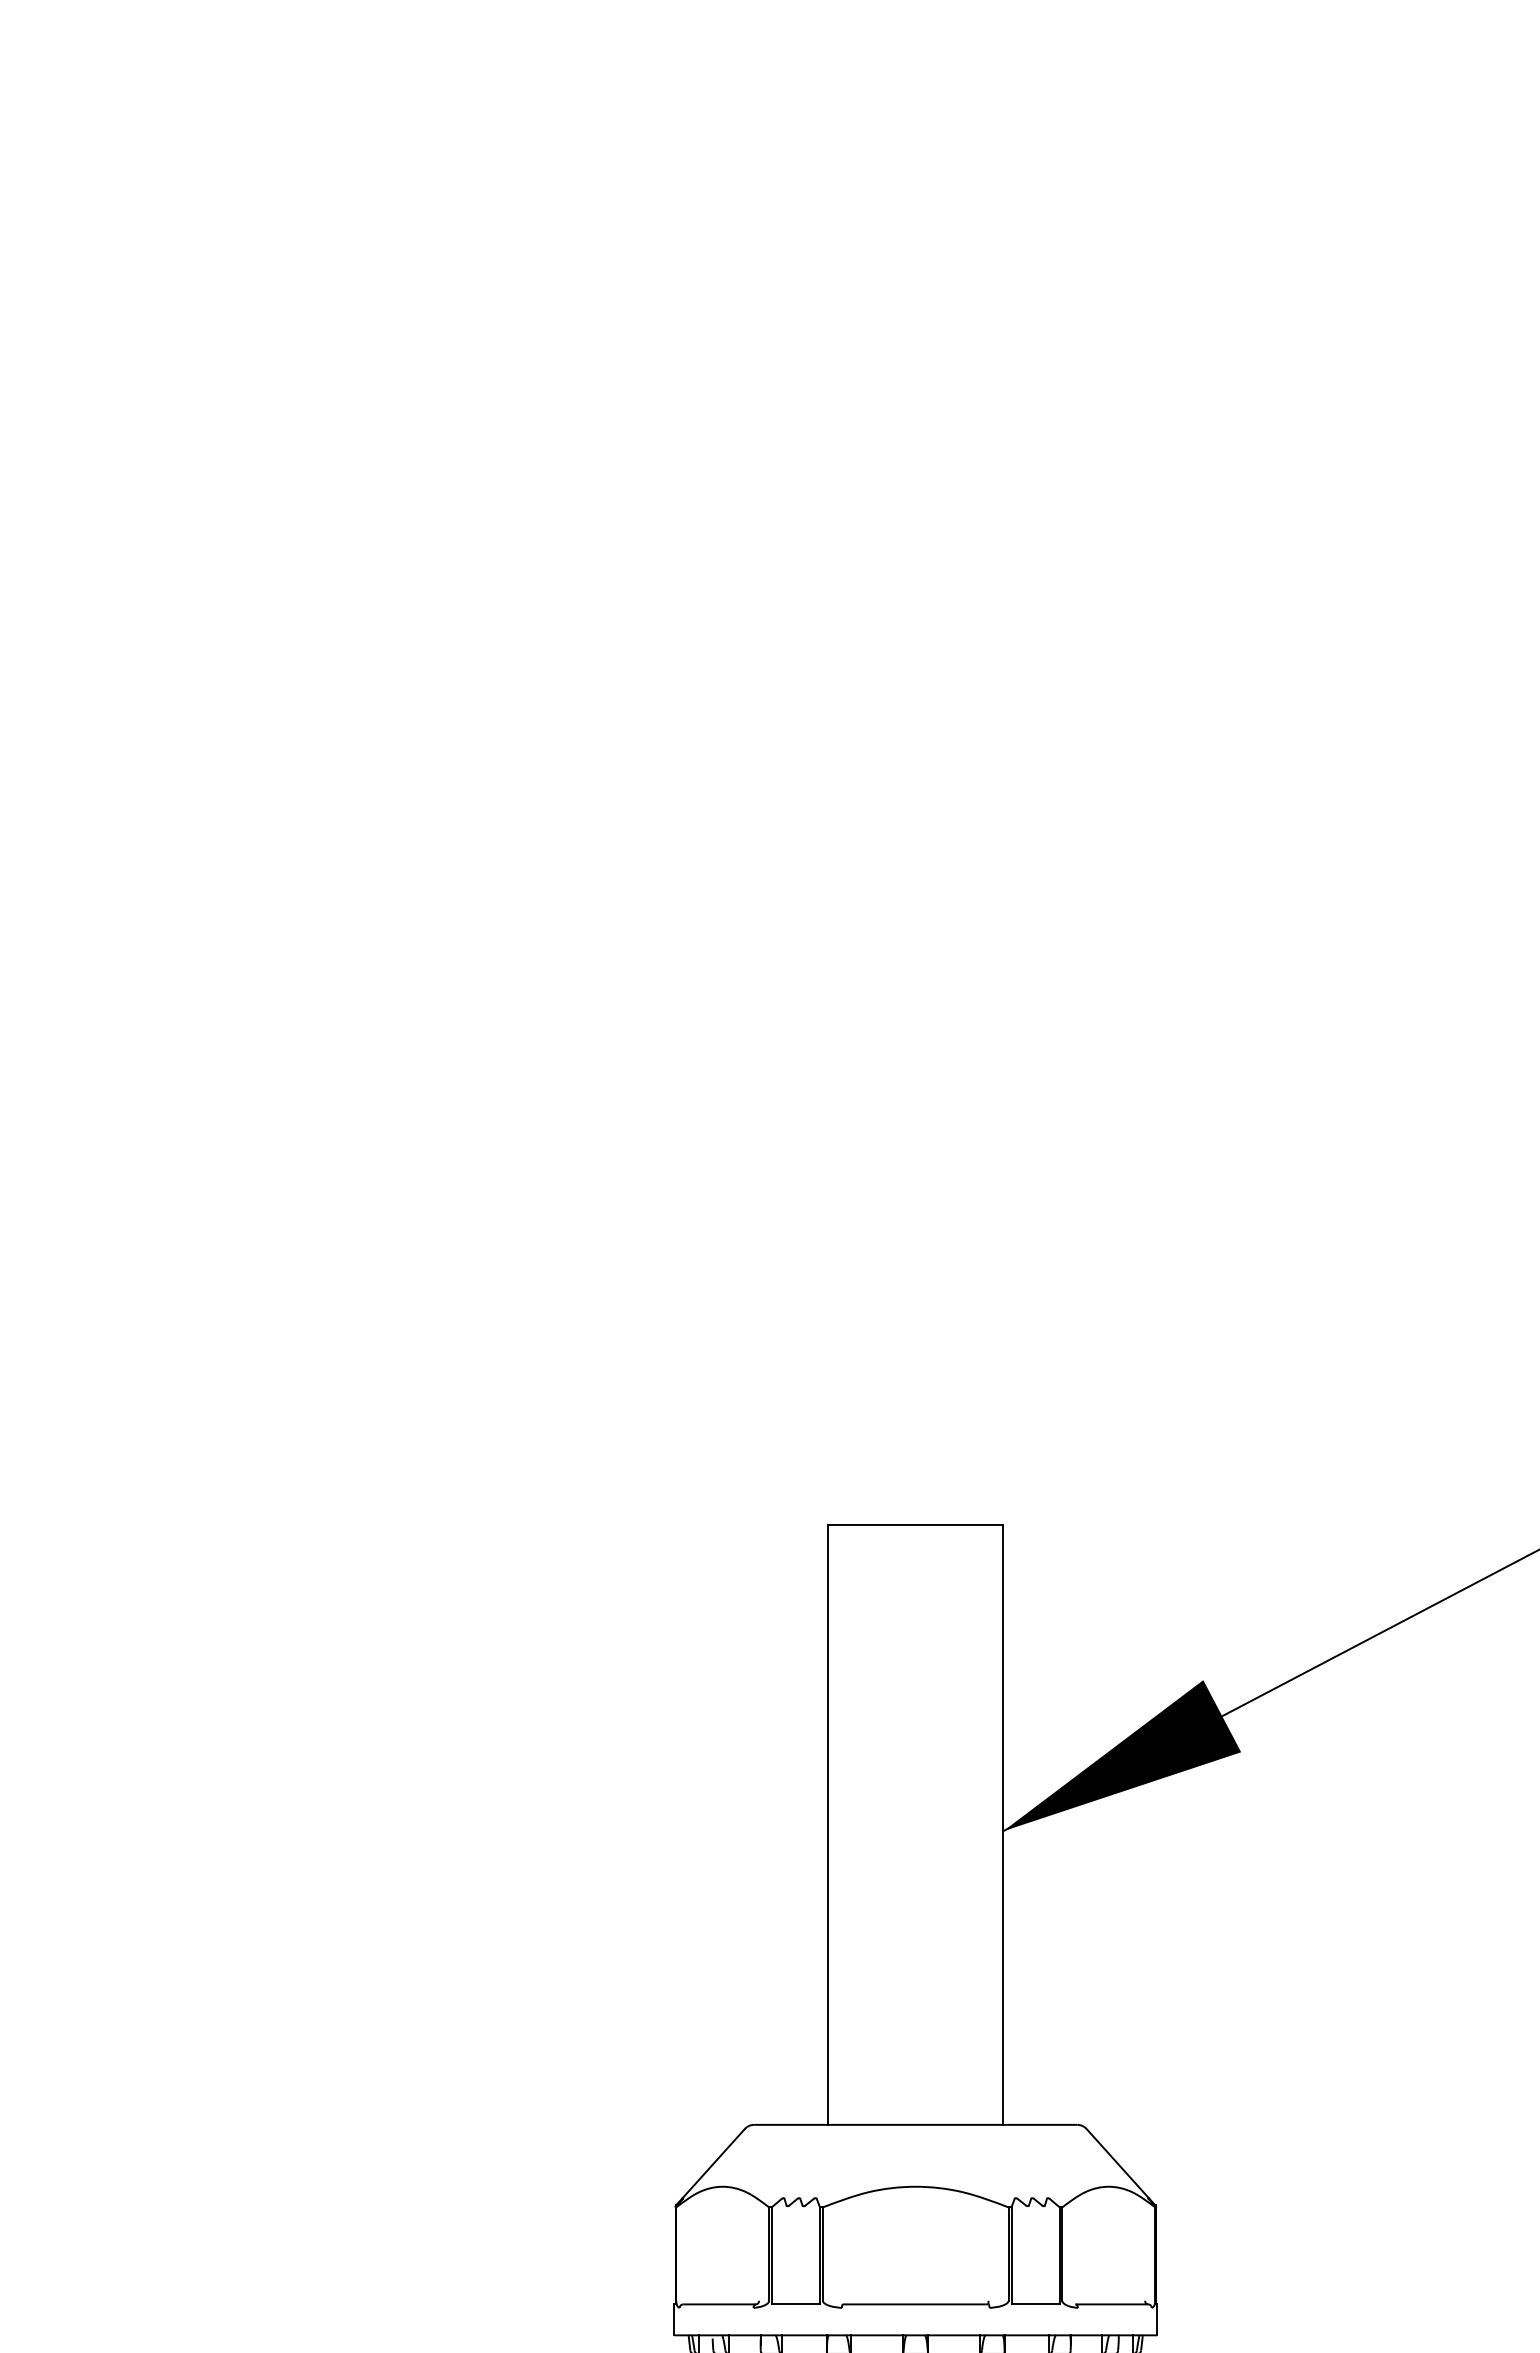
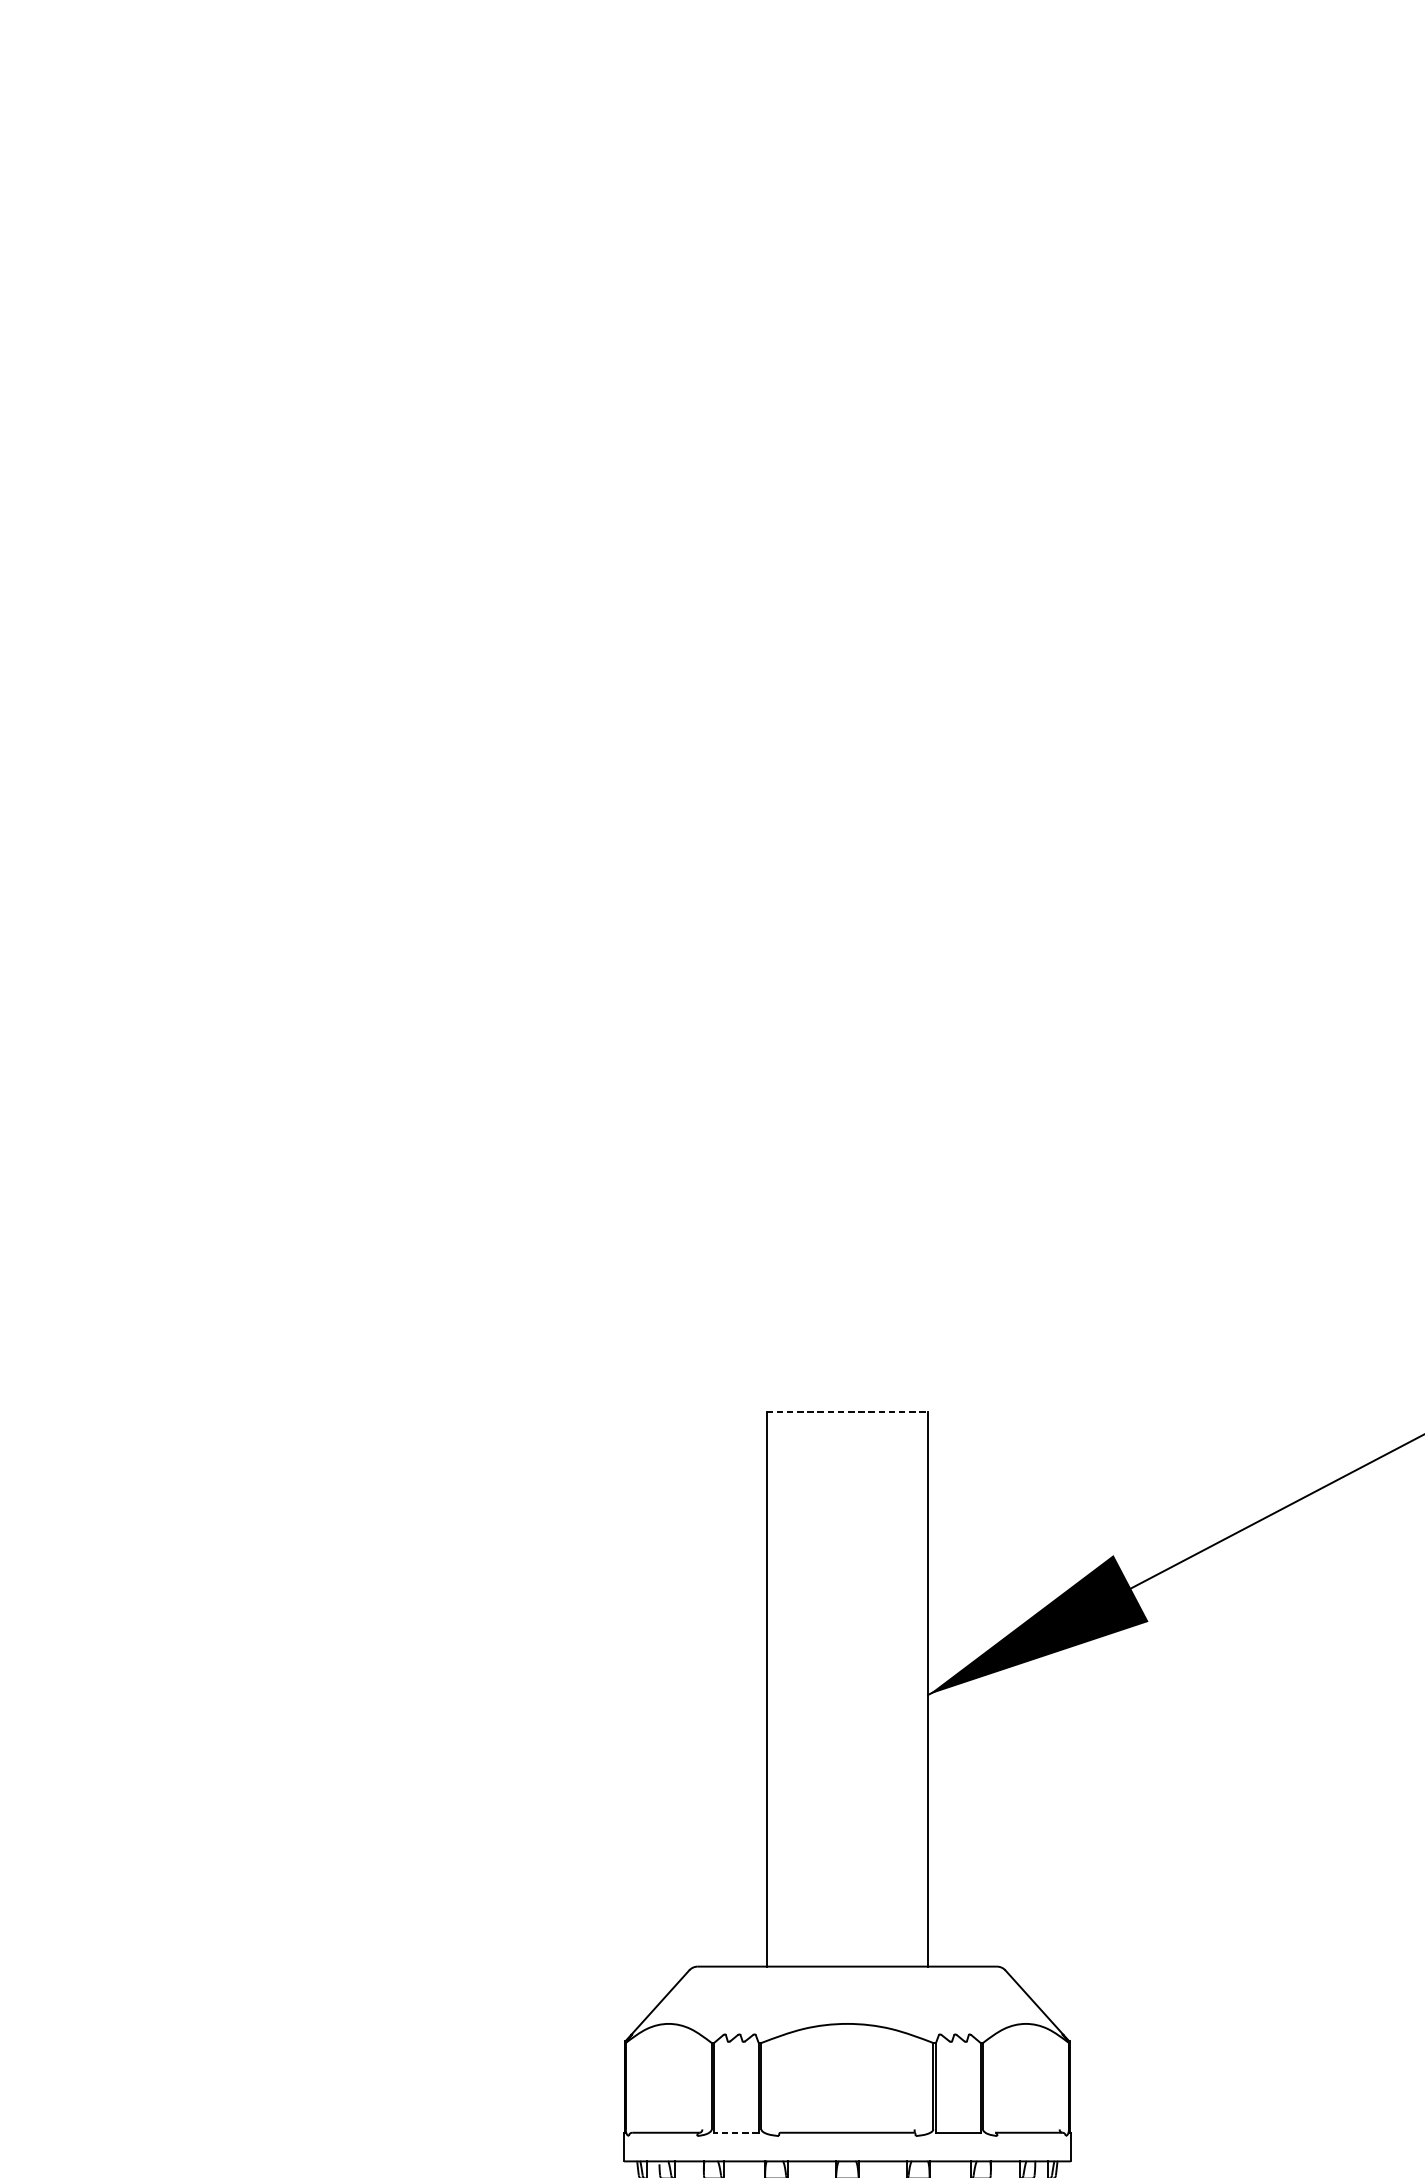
line: (916, 1525) -> (848, 1411), solid -> dashed
line: (795, 2304) -> (736, 2132), solid -> dashed

